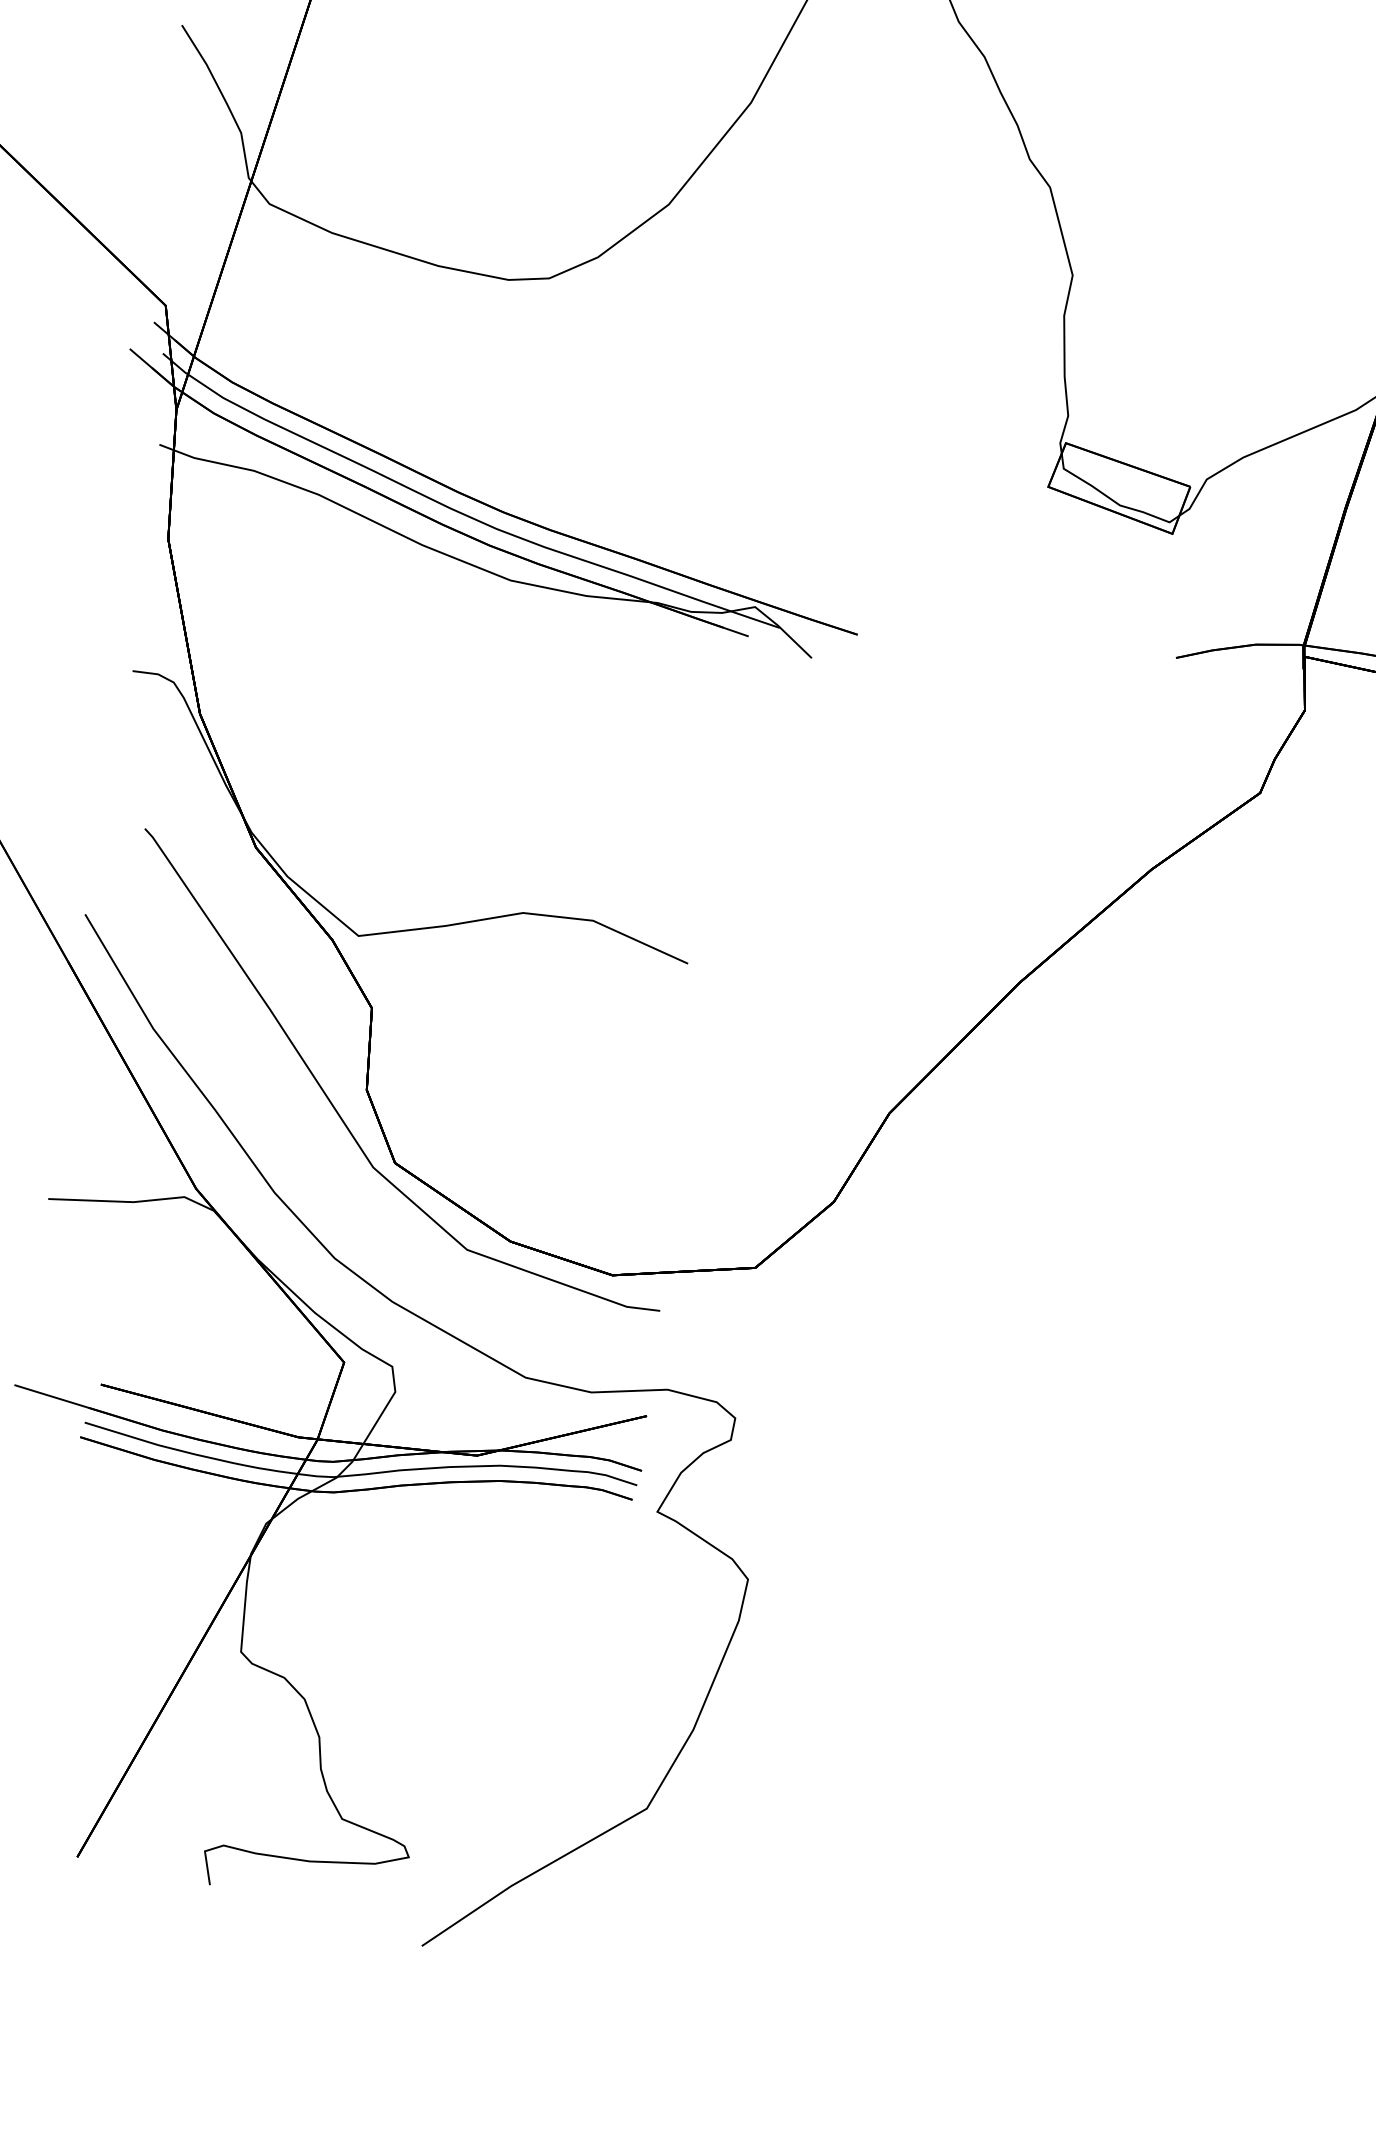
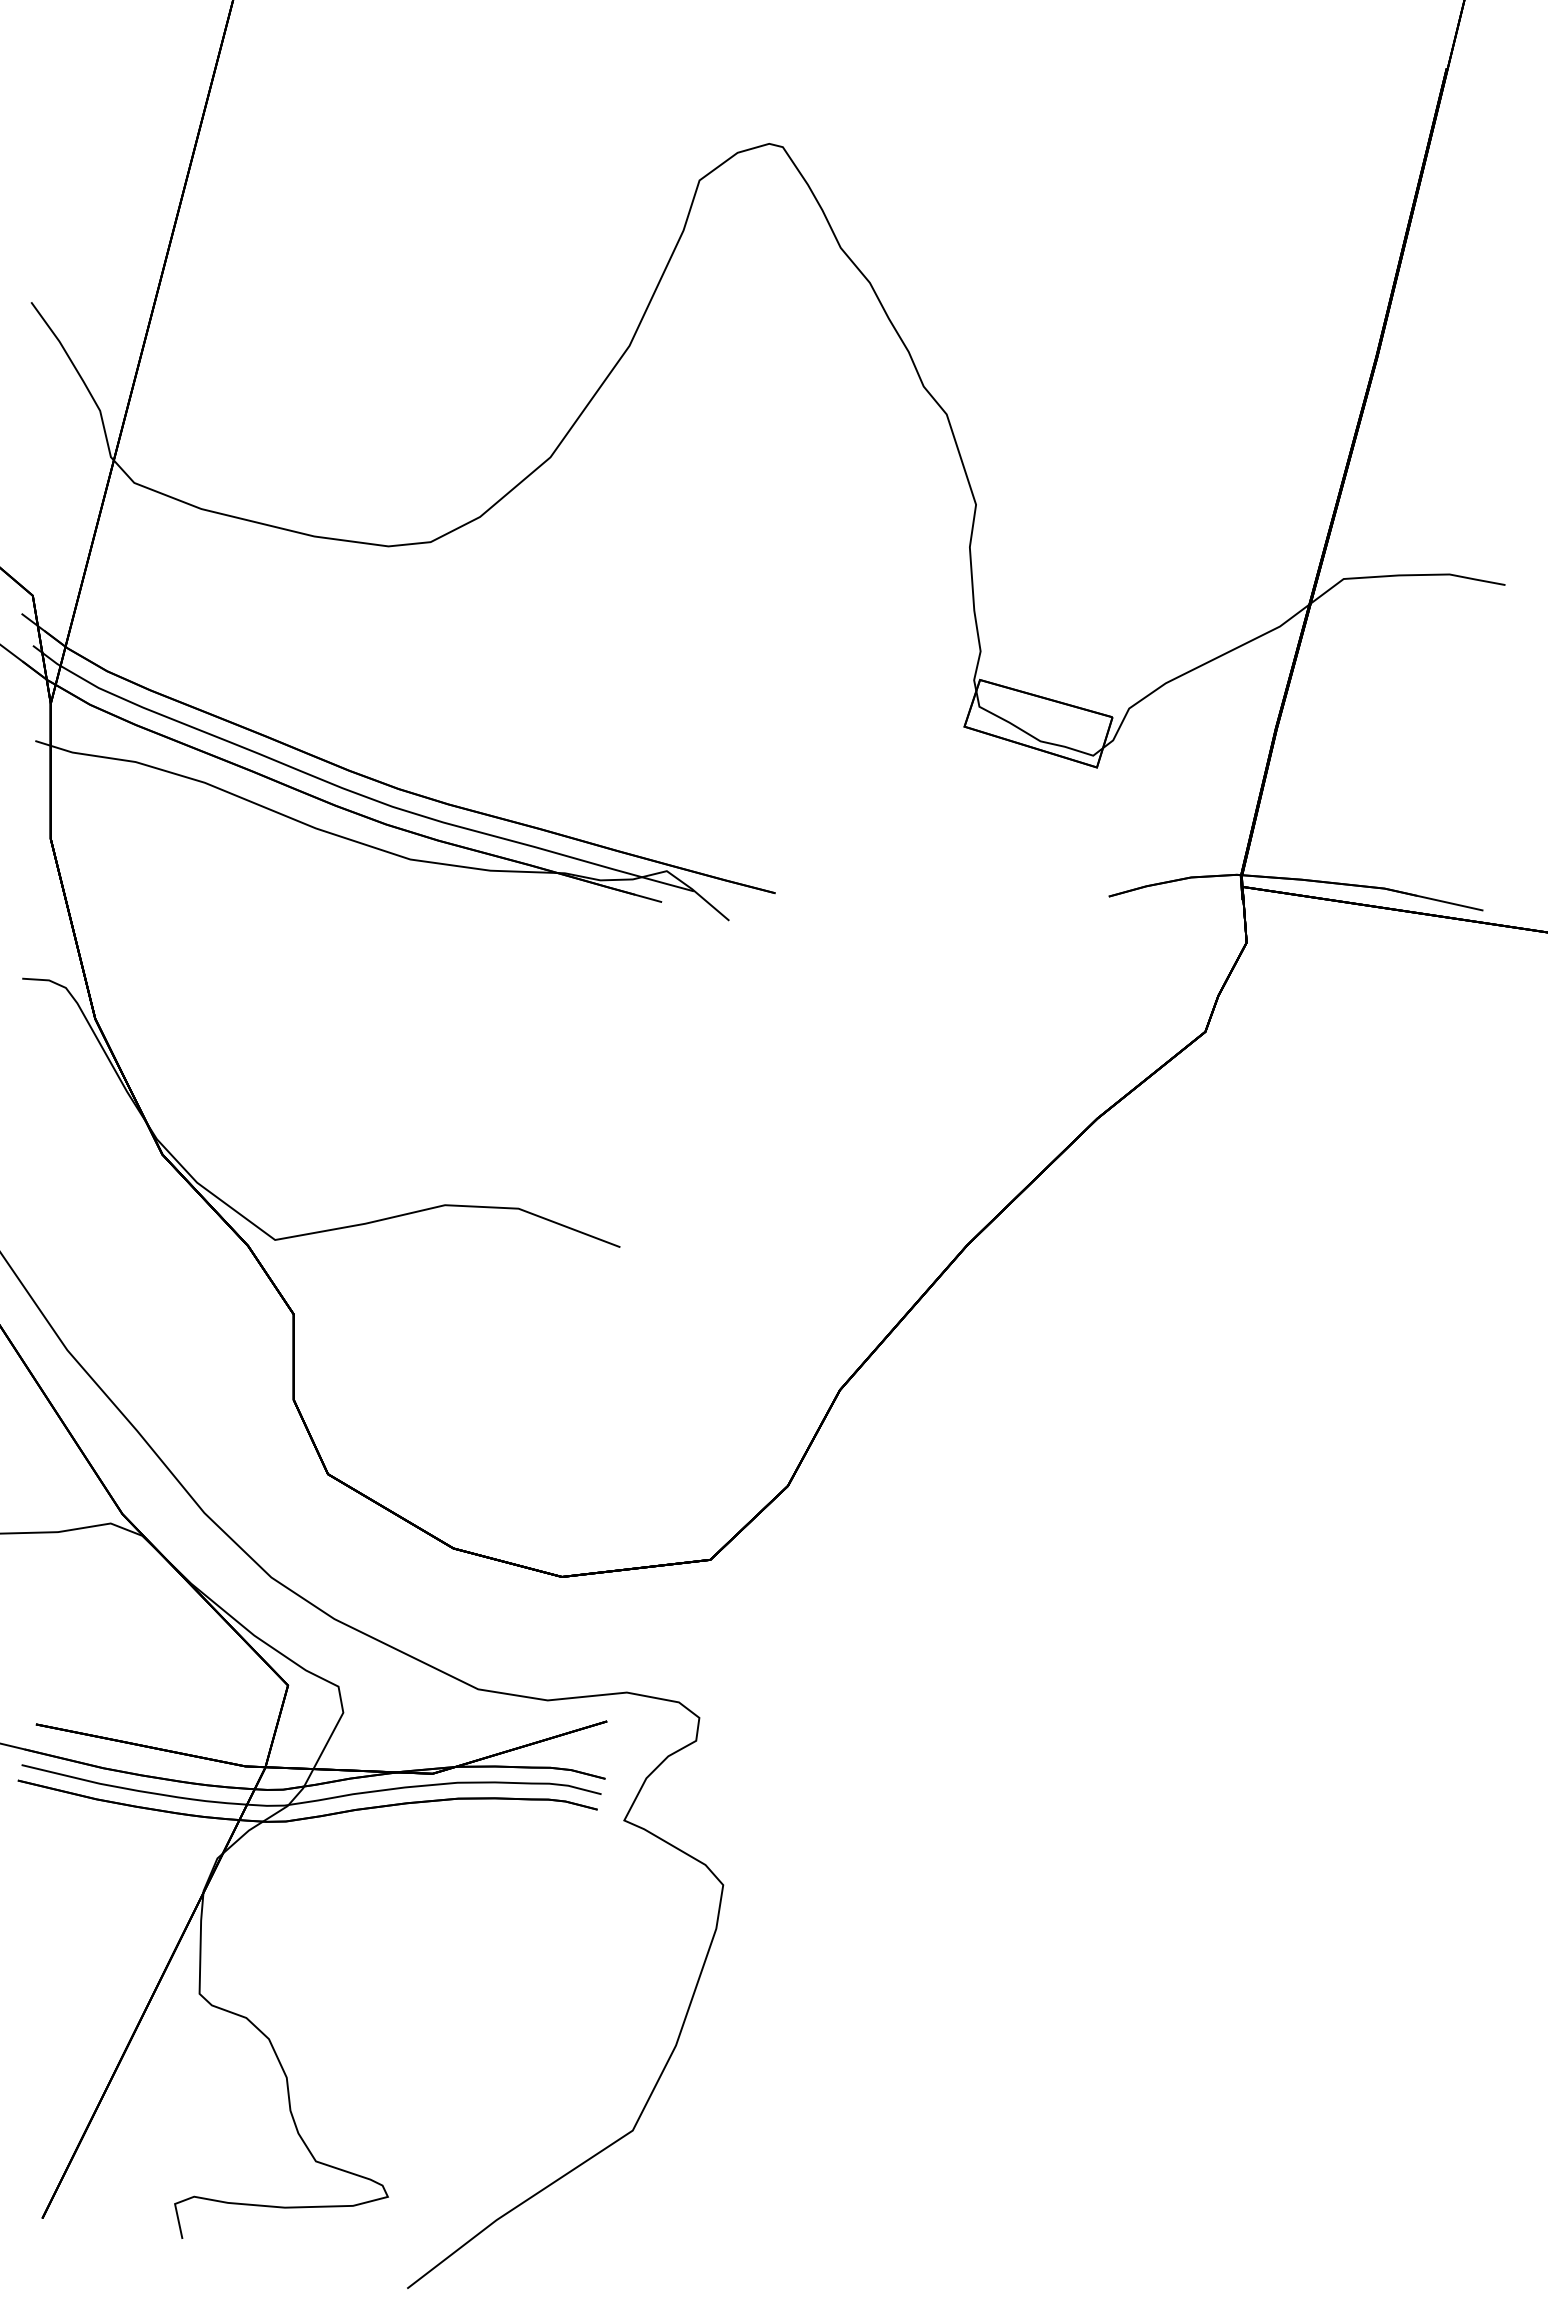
curve: (338, 1111) -> (265, 1424), removed

